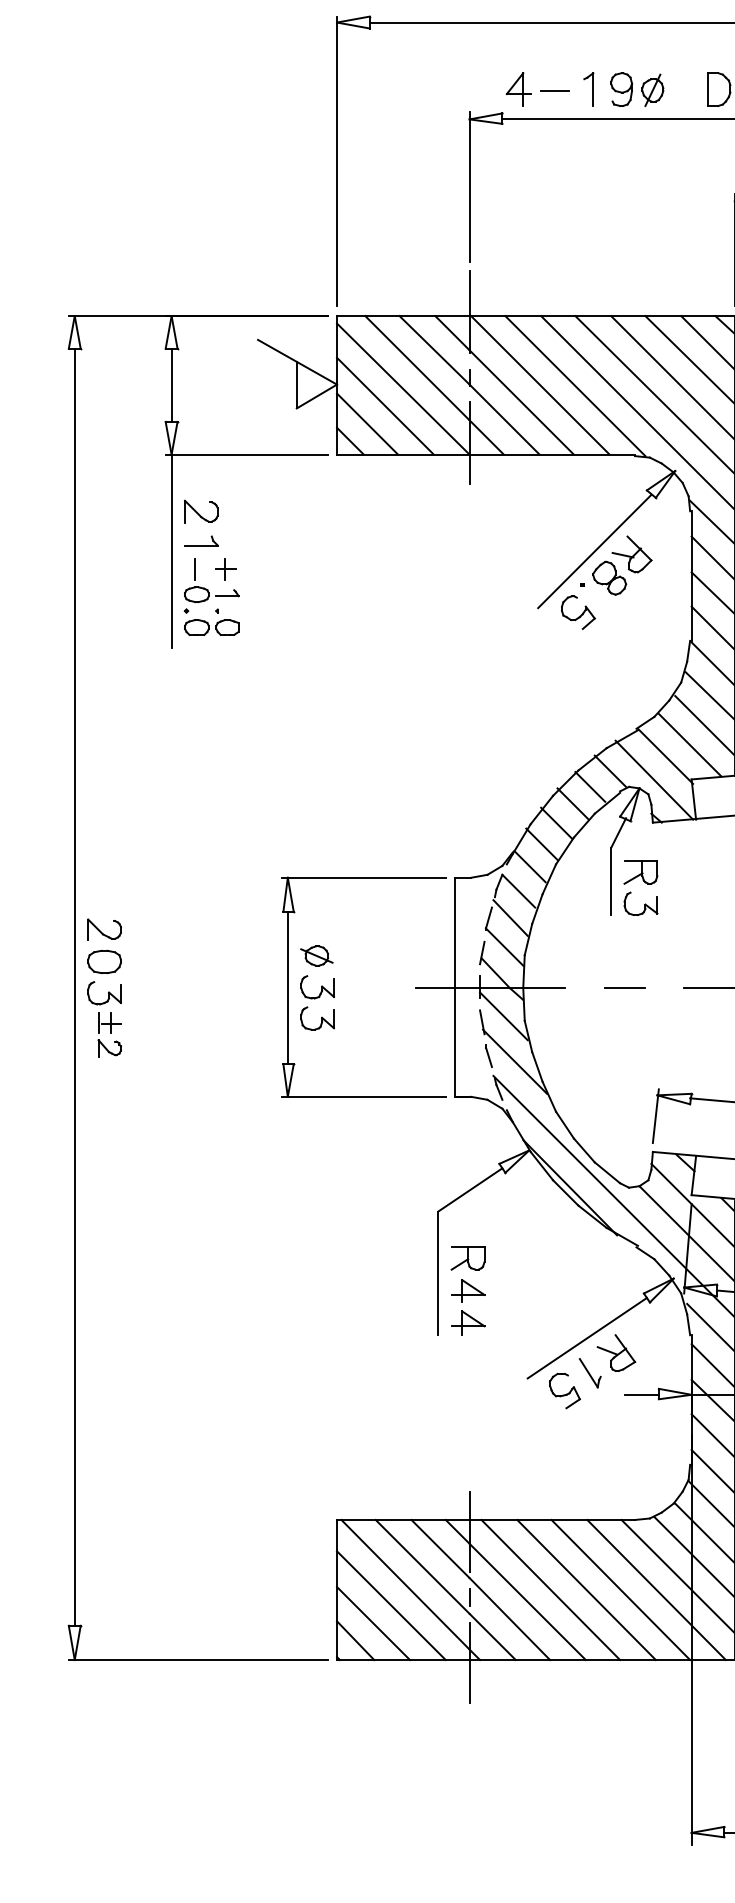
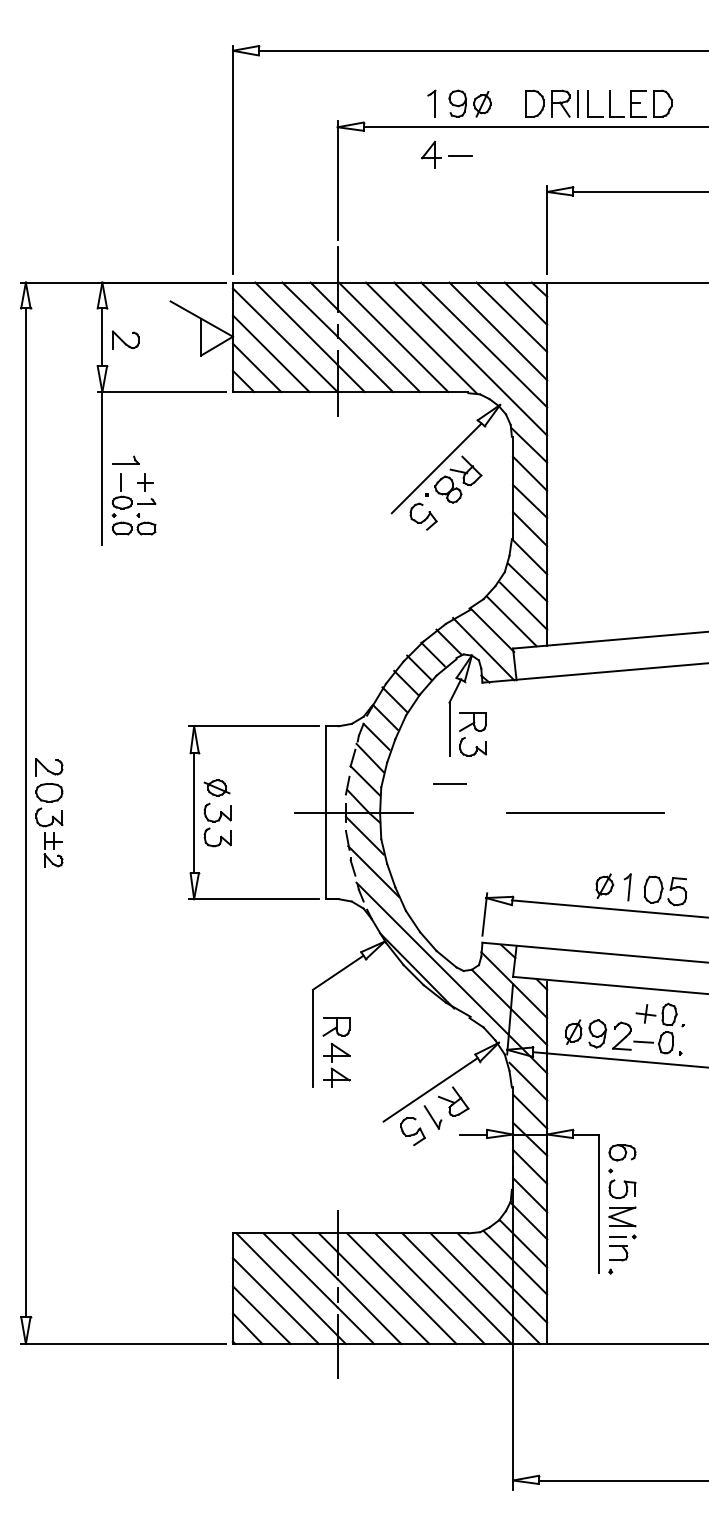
part: (537, 89) -> (446, 154), moved
part: (200, 510) -> (125, 339), moved
line: (625, 987) -> (449, 783), moved

